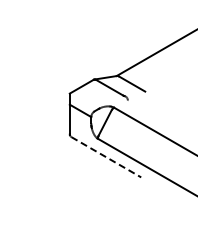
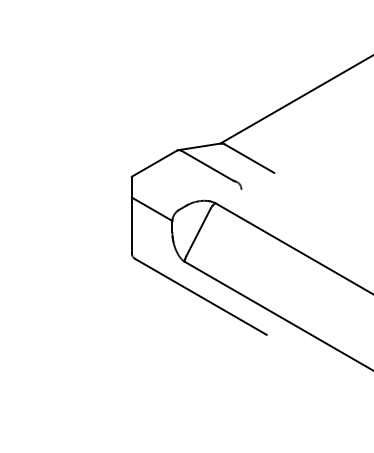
line: (106, 157) -> (201, 297), dashed -> solid

